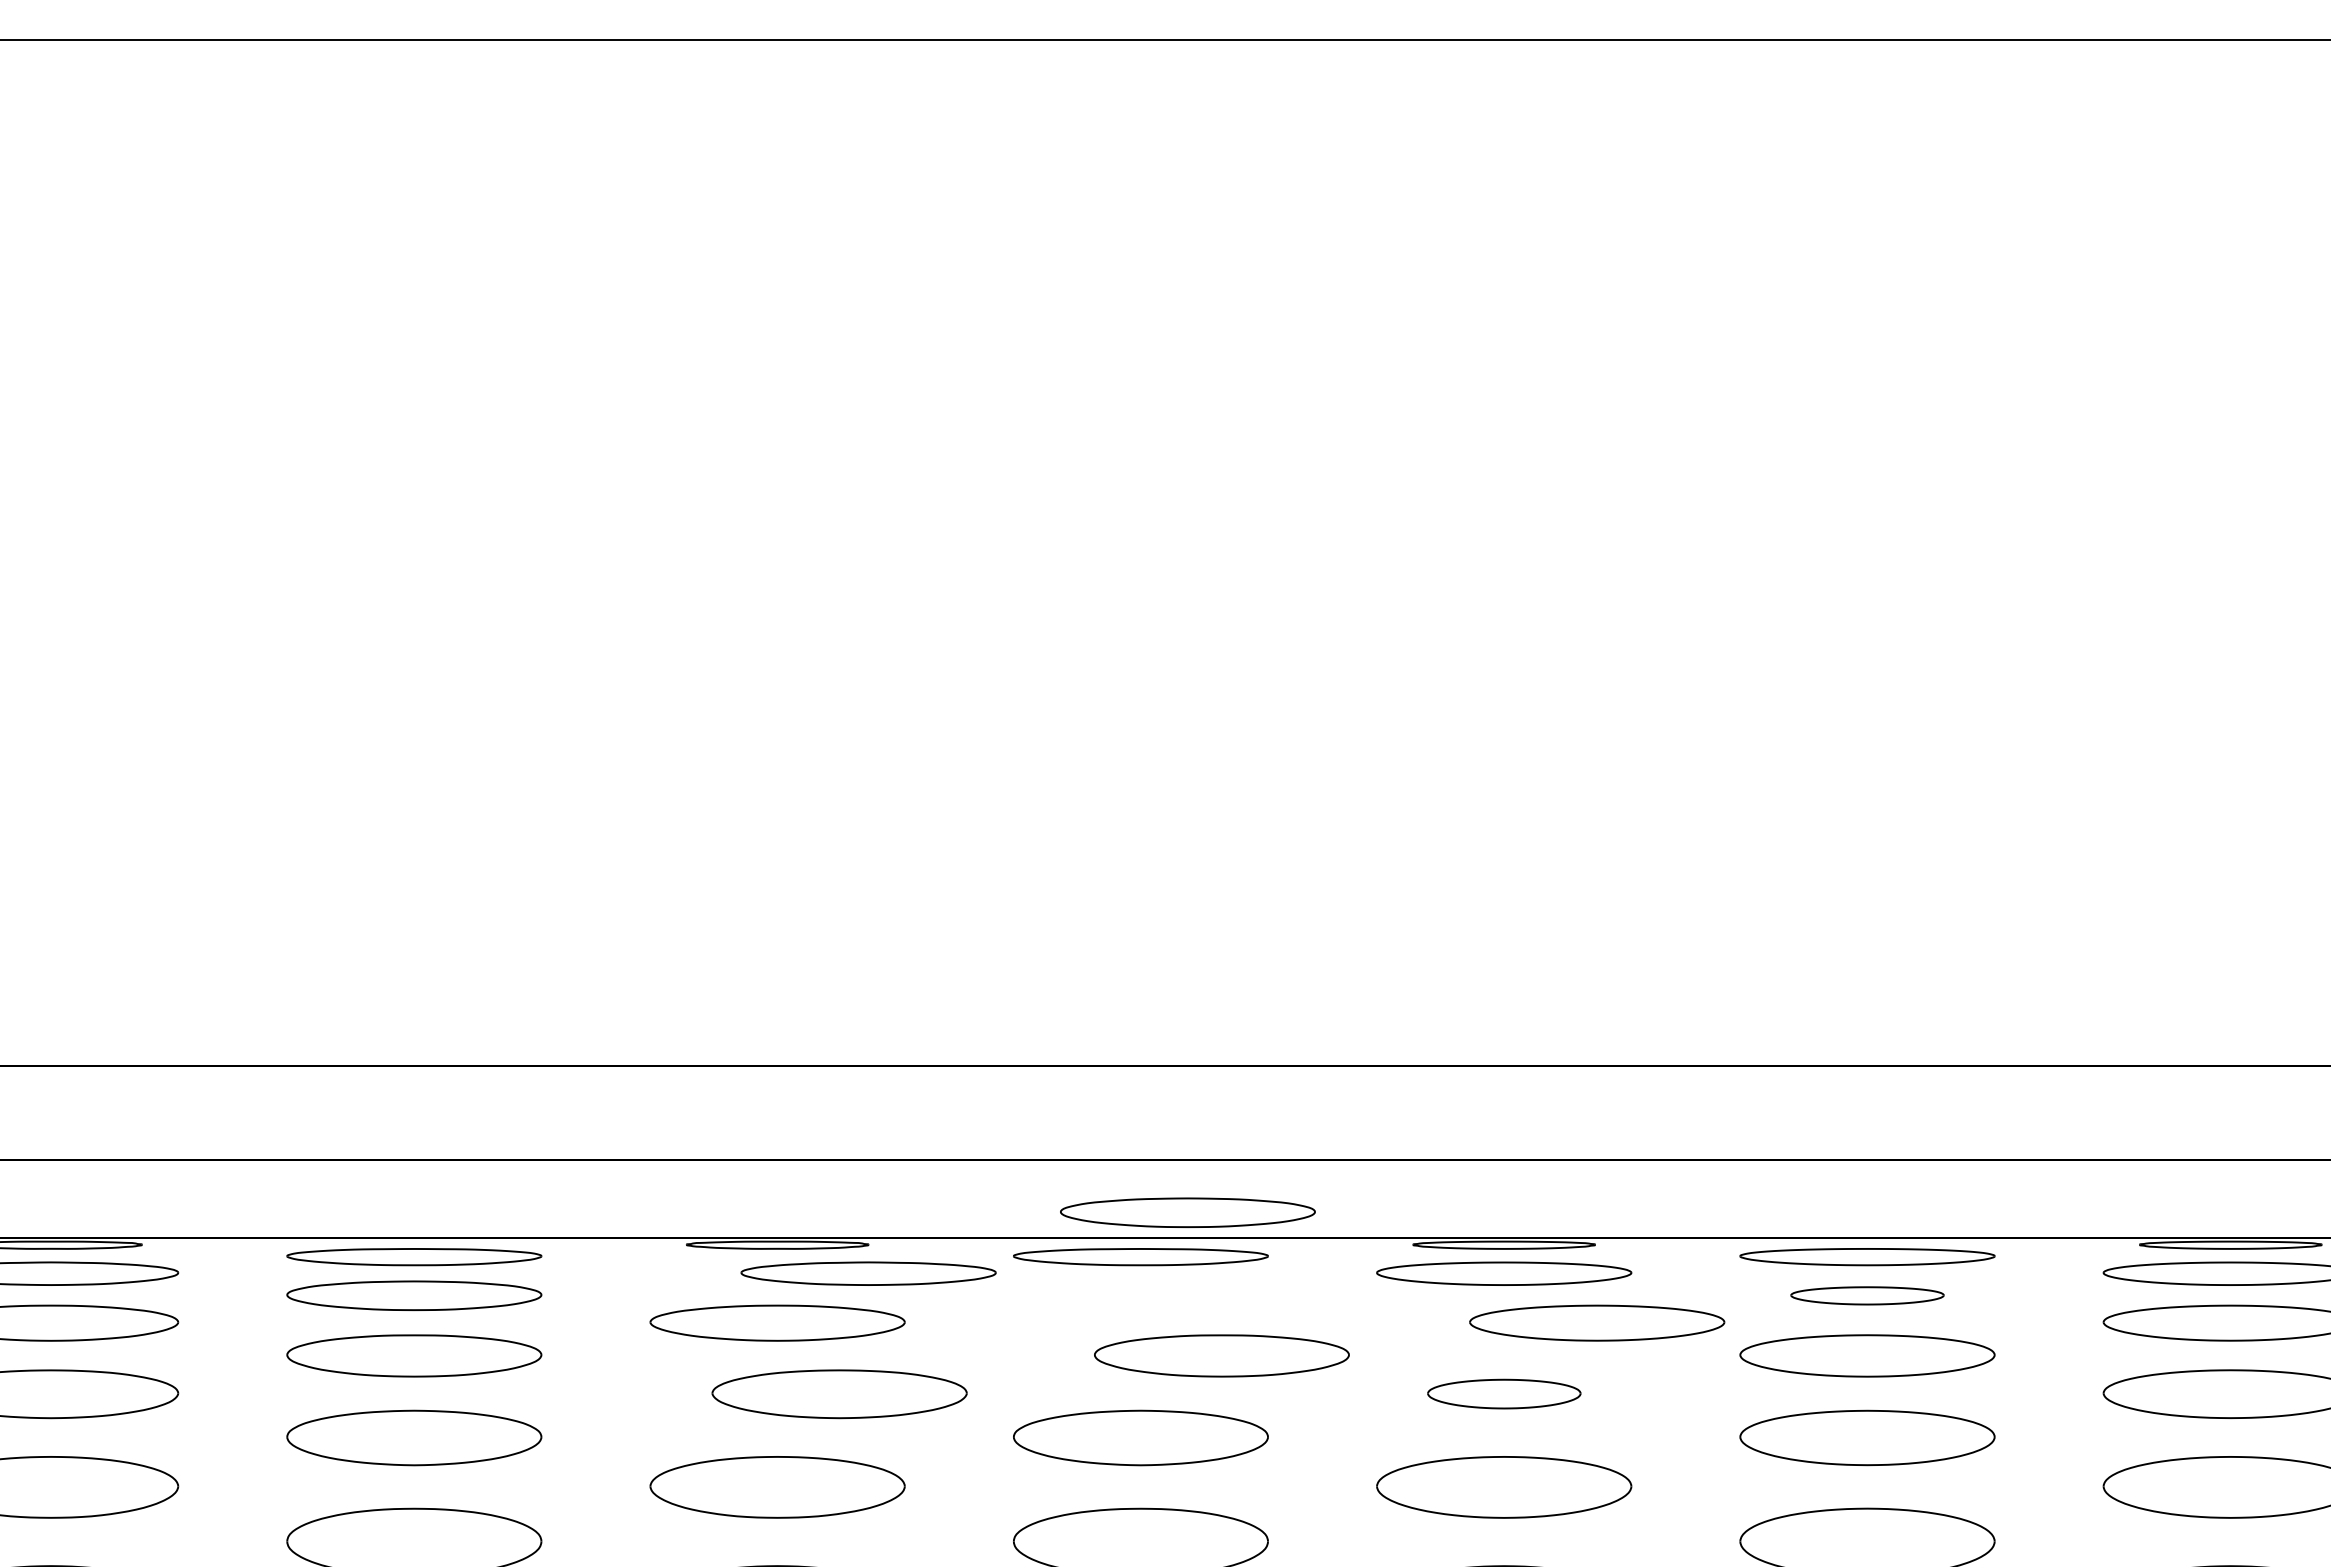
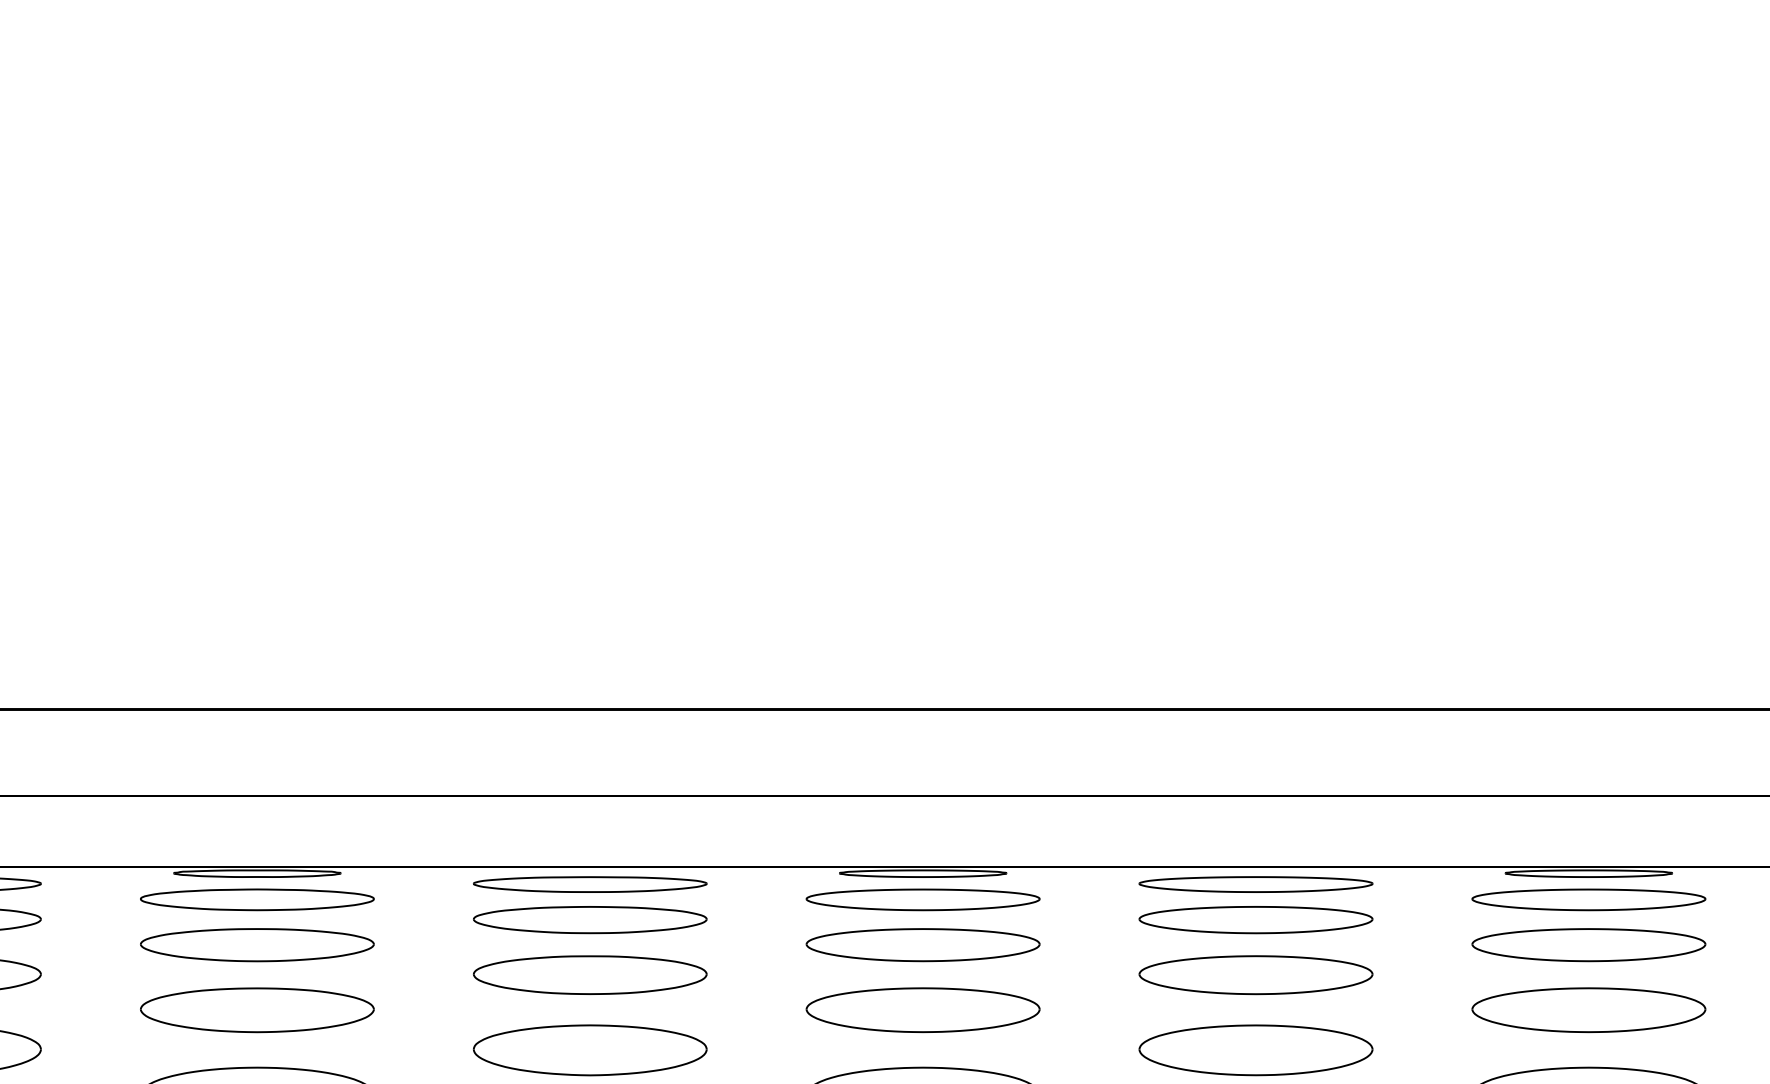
part: (1187, 1212) -> (589, 919), moved
part: (868, 1273) -> (257, 899), moved
part: (1867, 1295) -> (1256, 919), size x1.67
part: (1597, 1322) -> (923, 944), moved
part: (1221, 1355) -> (589, 974), moved
part: (1504, 1393) -> (923, 1009), size x1.67
part: (839, 1394) -> (257, 1010), moved

